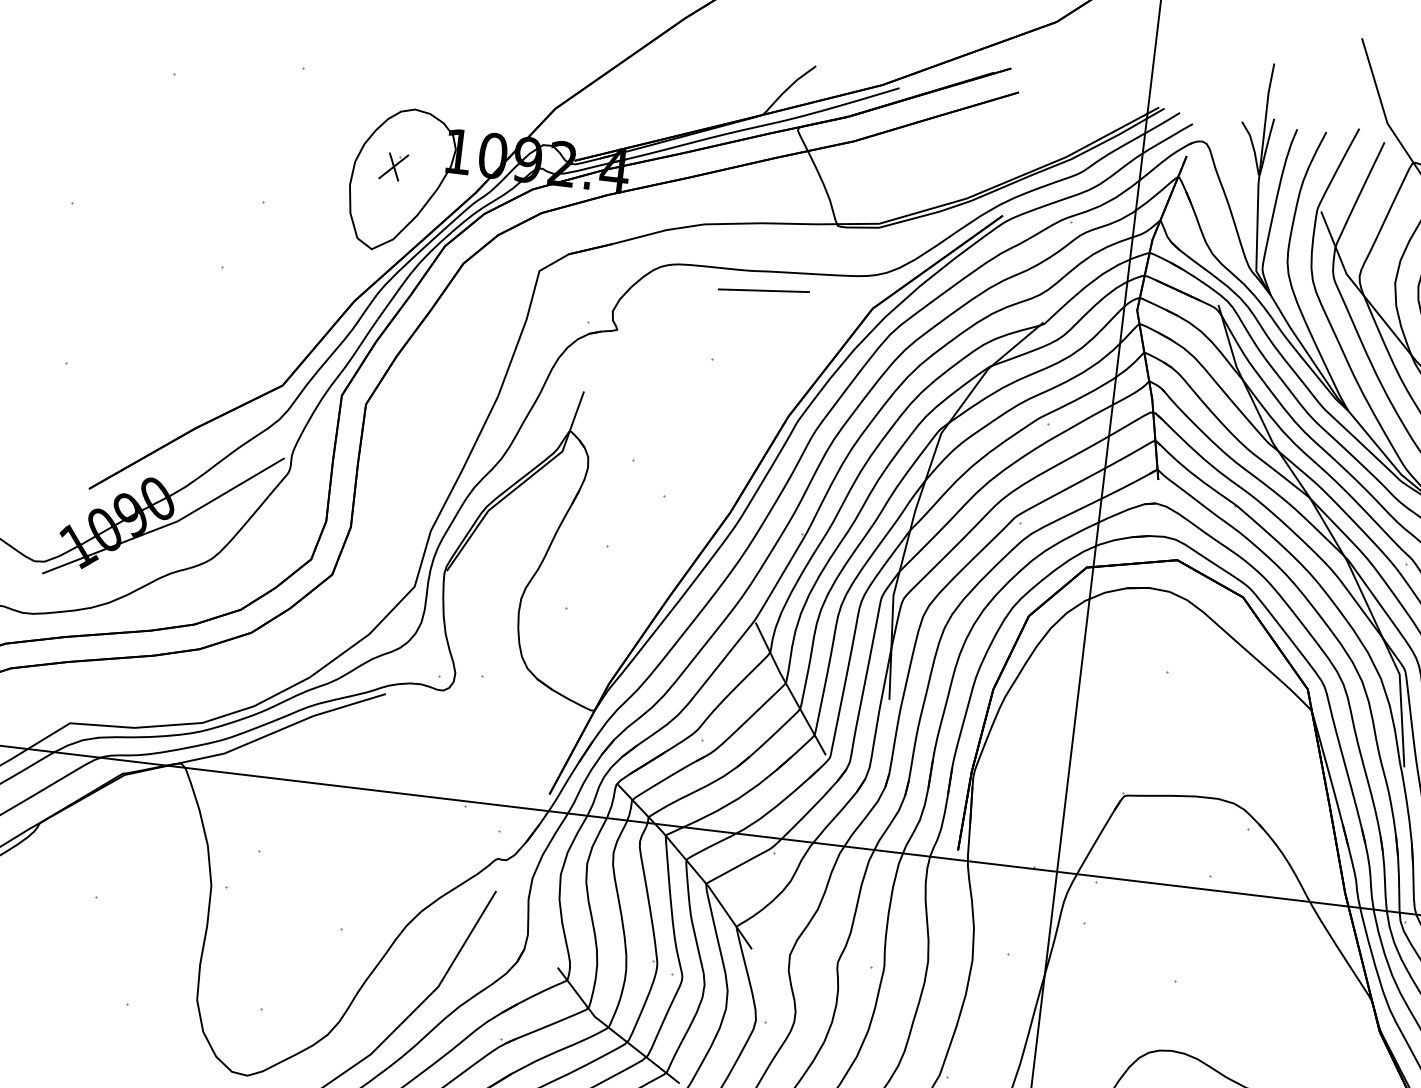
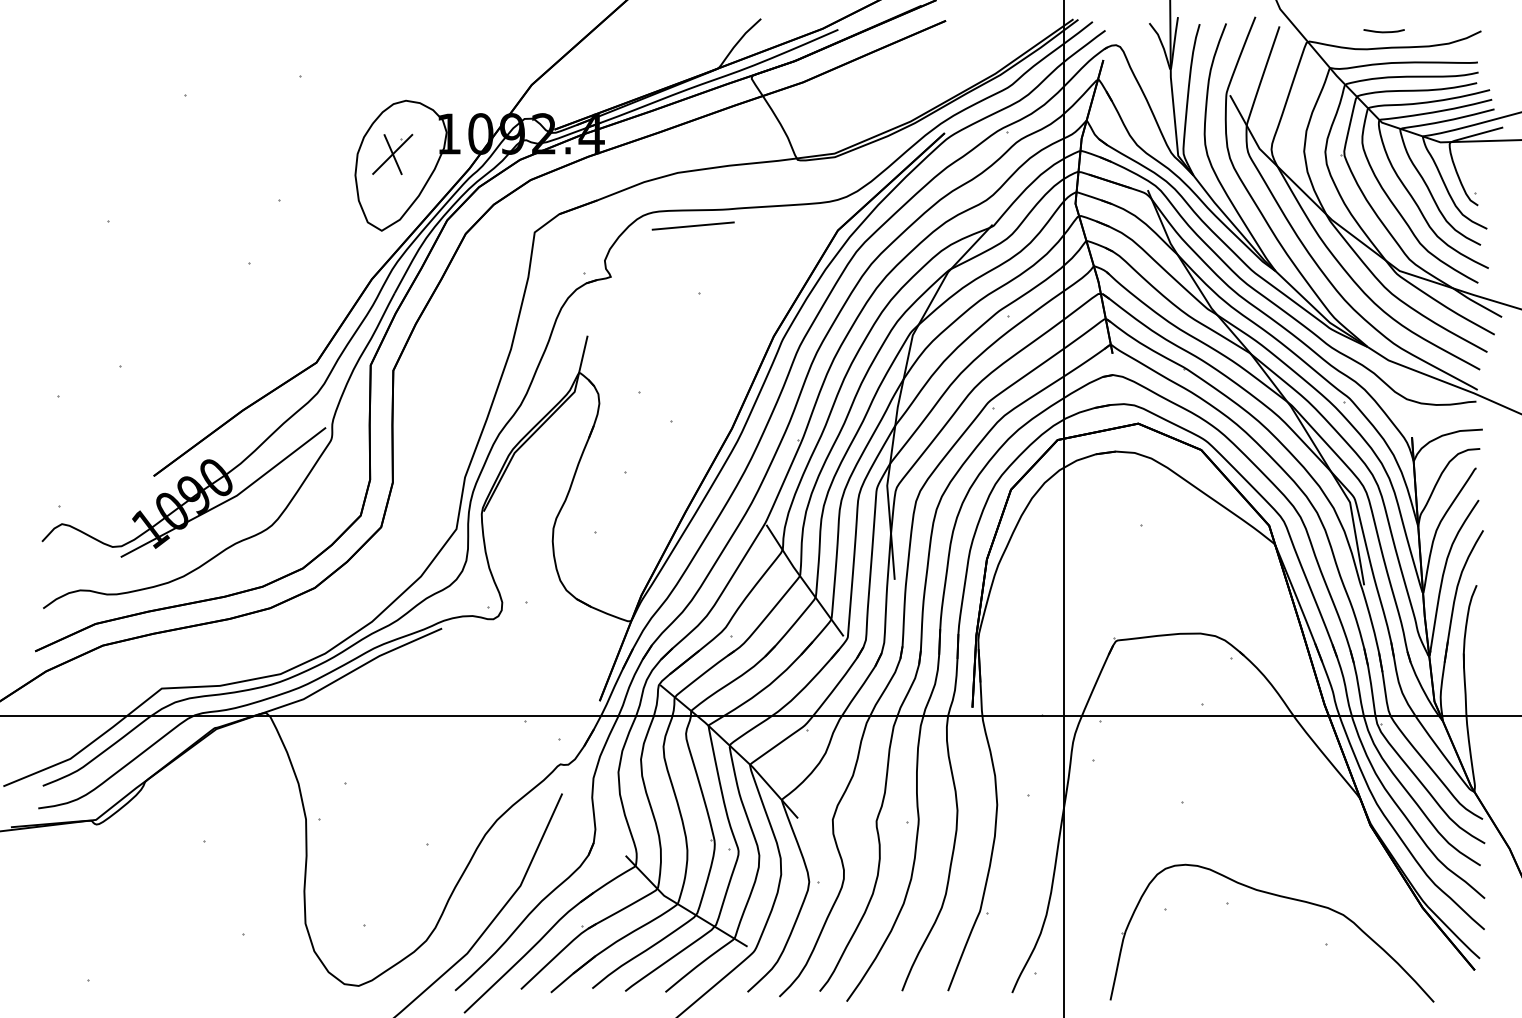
part: (393, 166) -> (392, 154), size x1.67
line: (763, 290) -> (692, 225), moved

